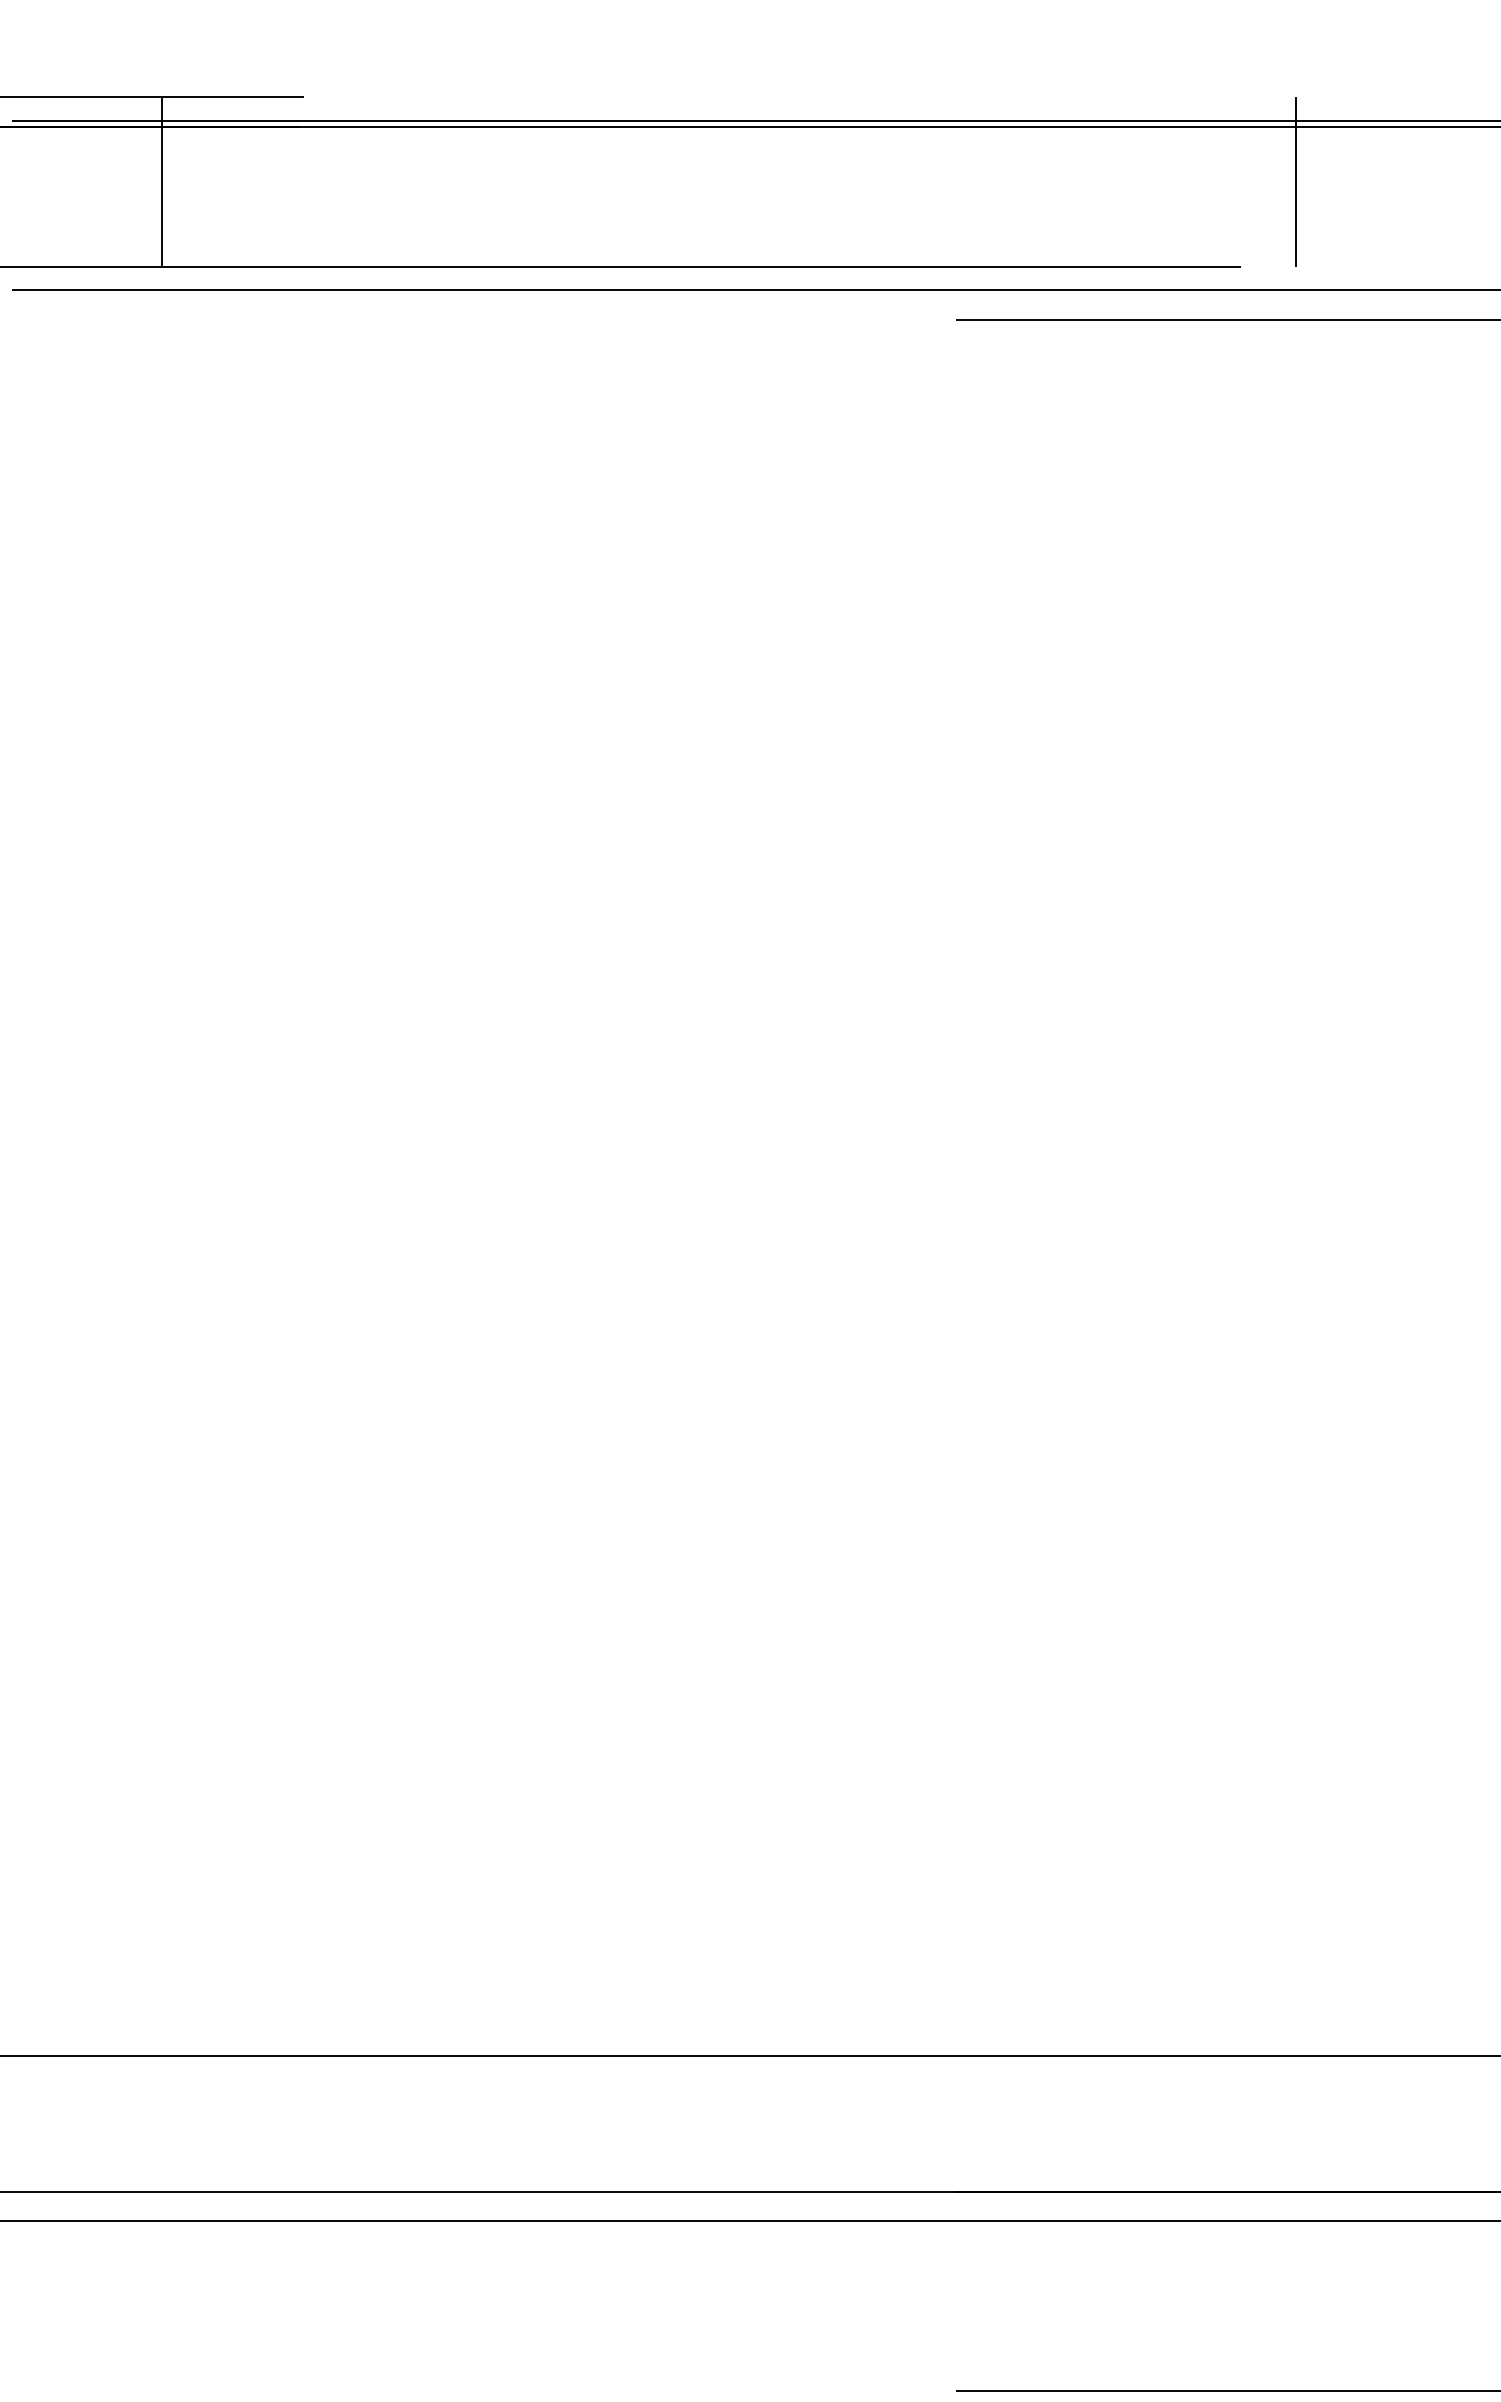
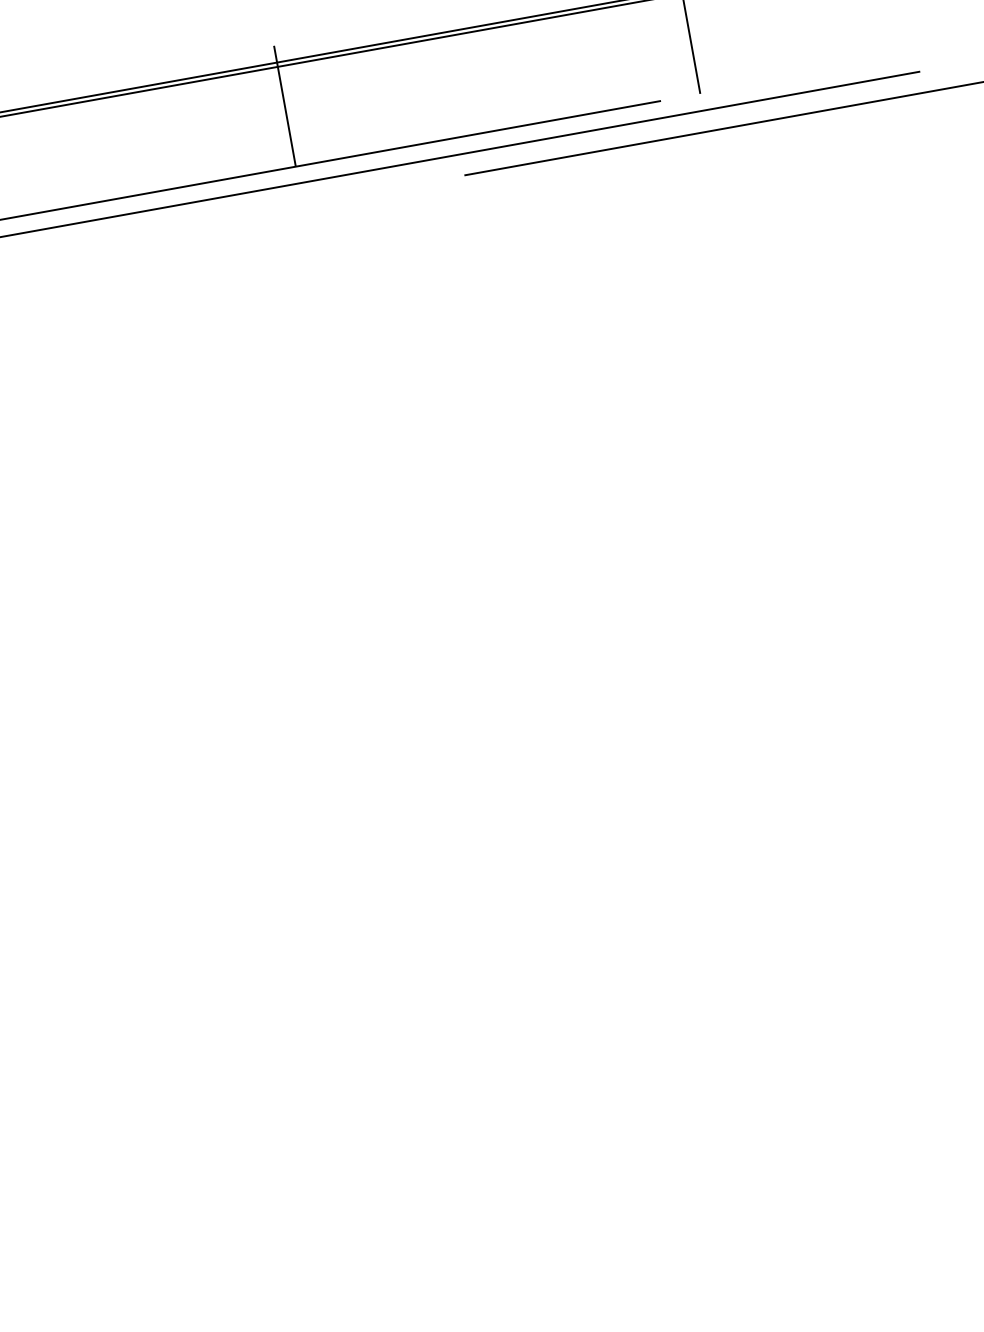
line: (728, 181) -> (284, 105), added

